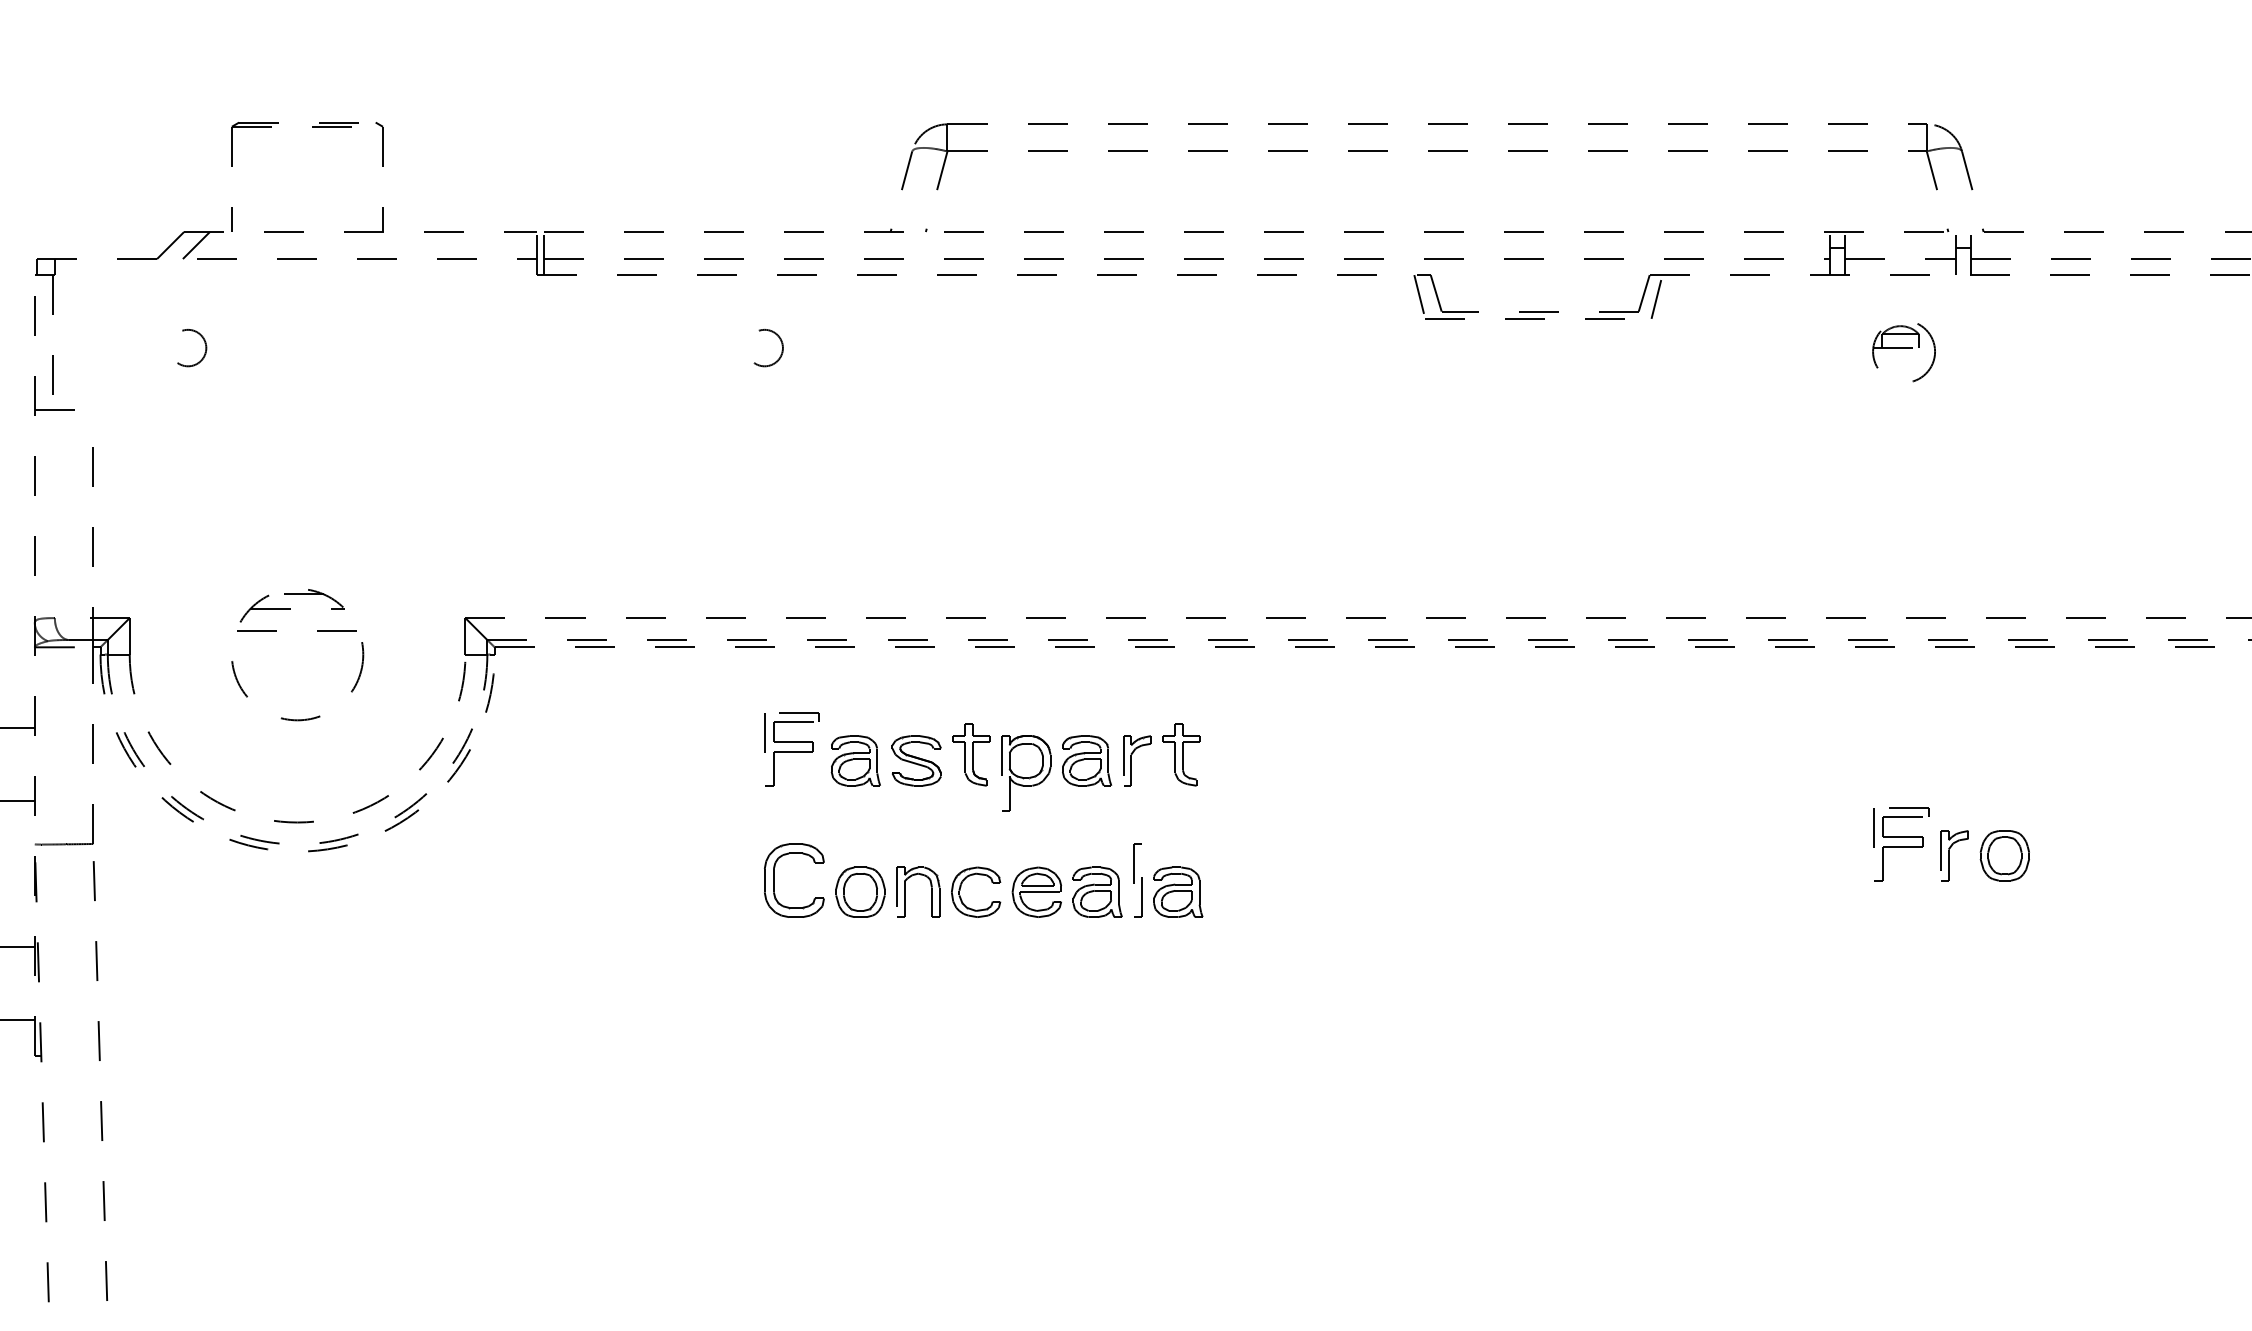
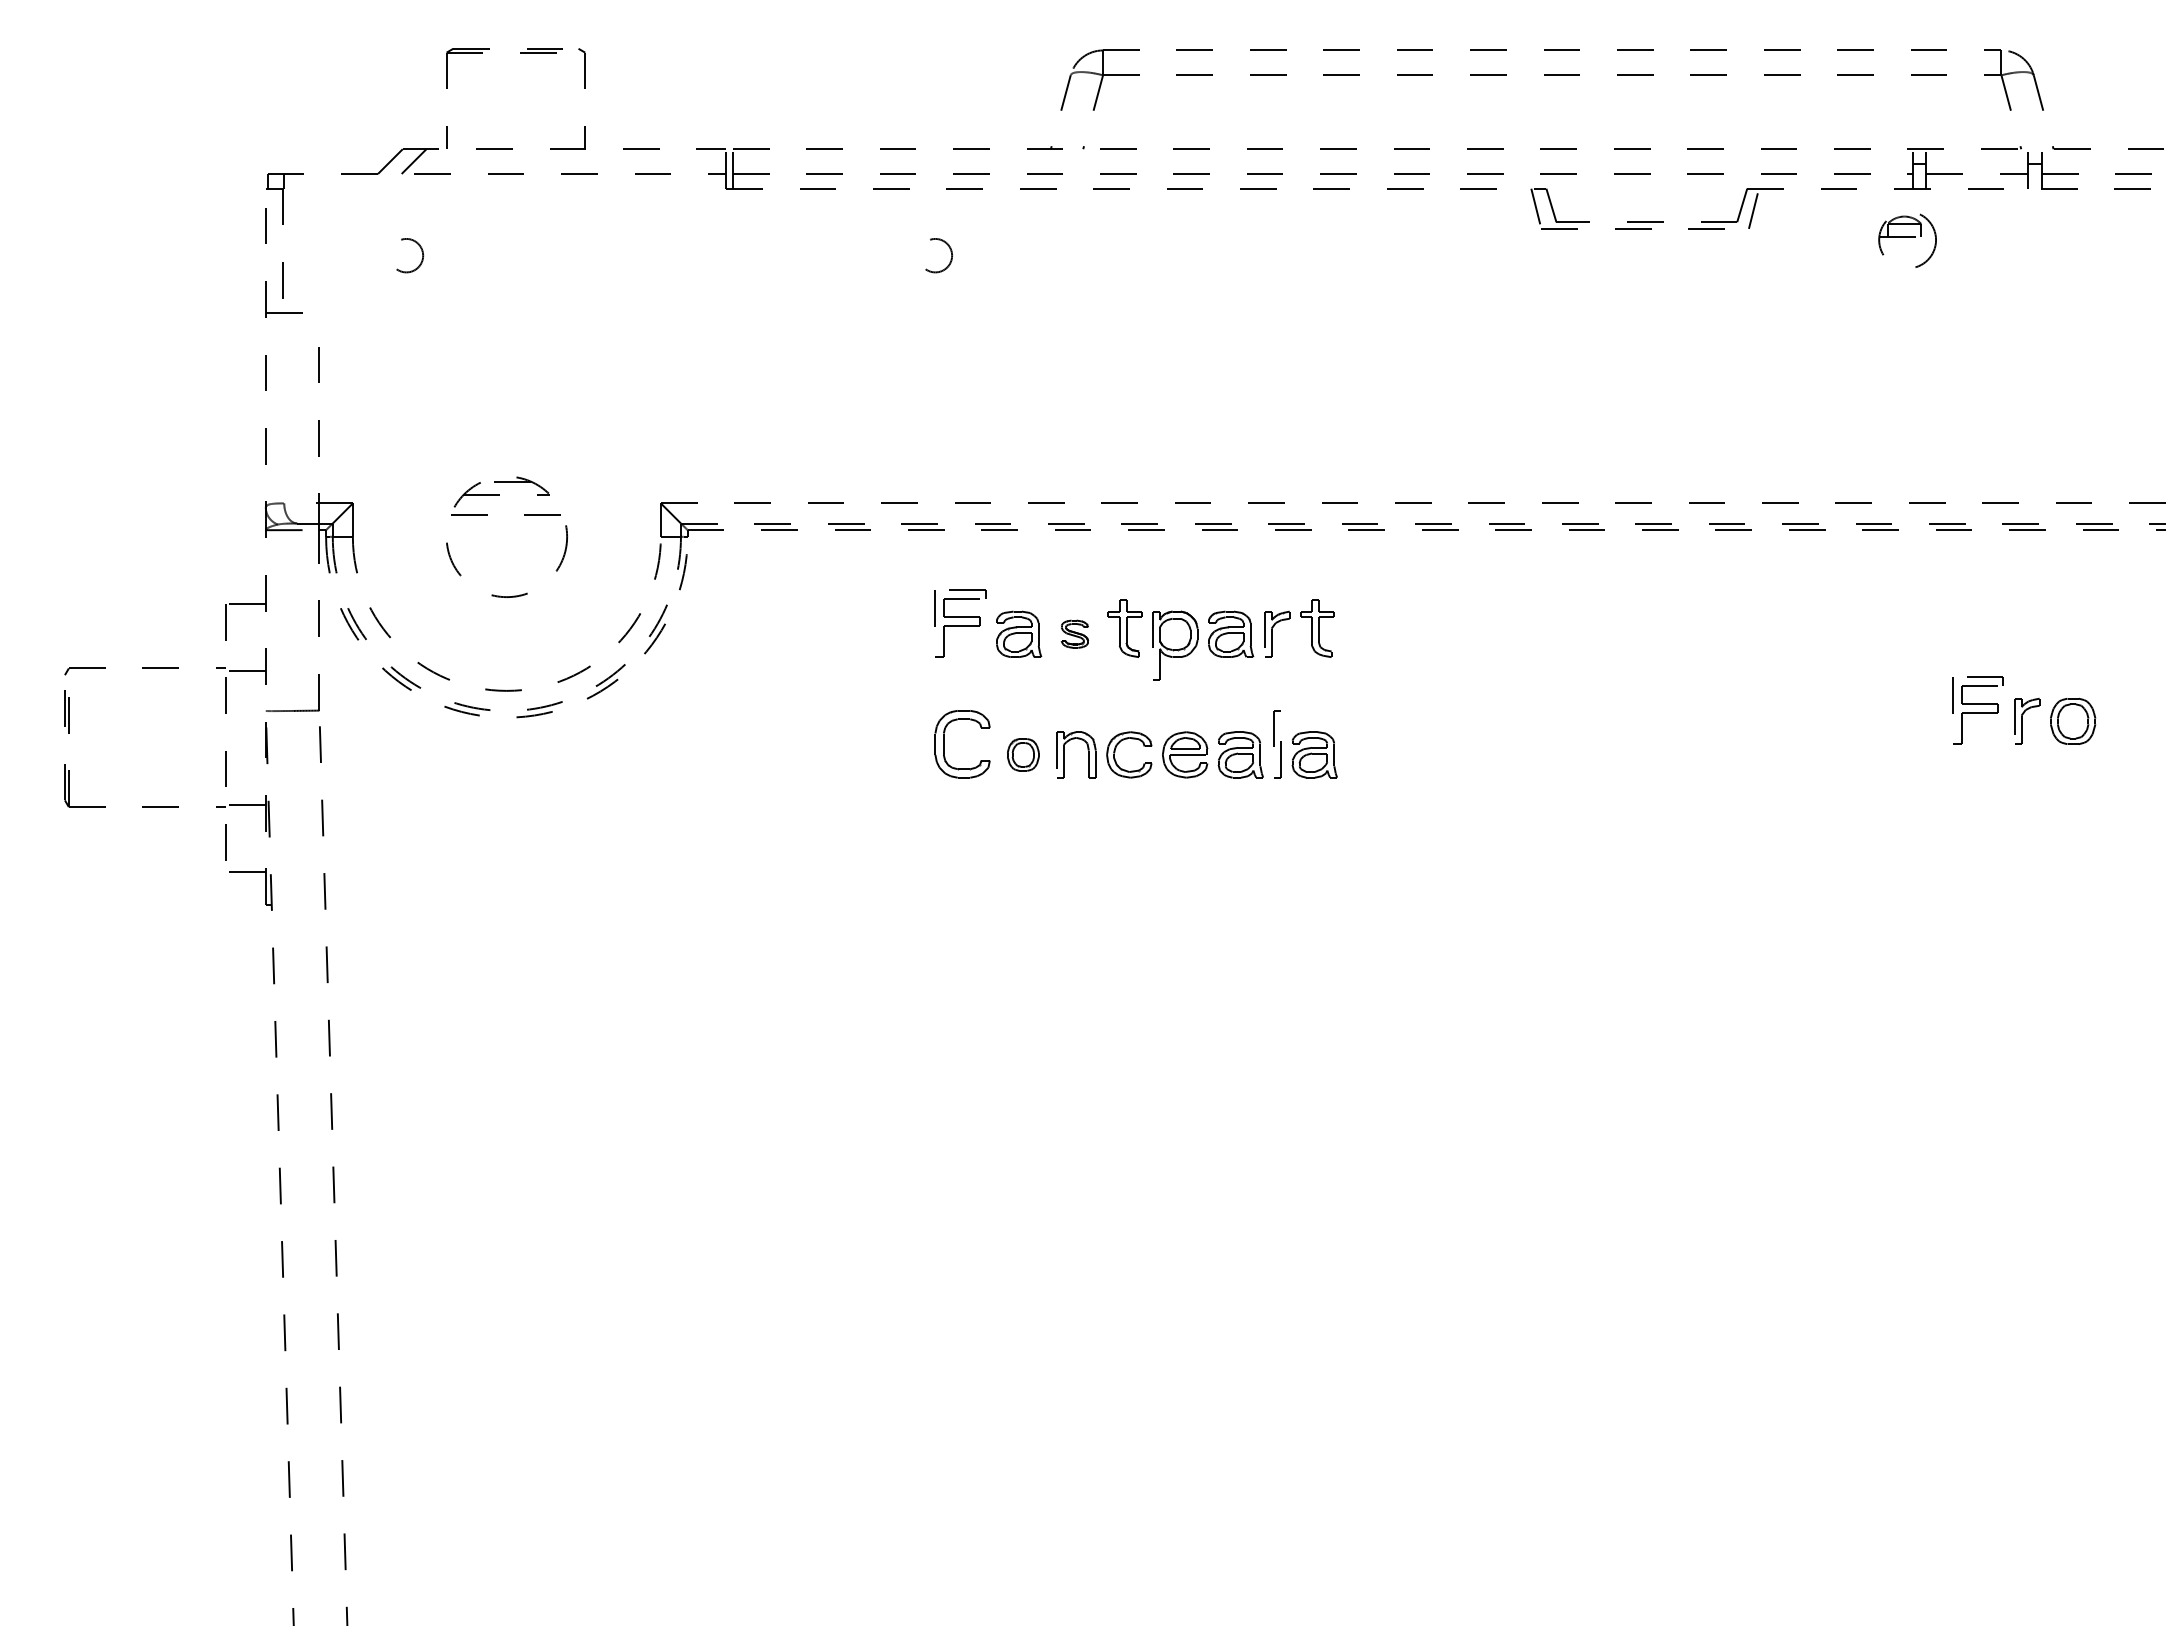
part: (1903, 352) -> (1907, 240), moved
part: (916, 759) -> (1074, 633), size x0.6
part: (860, 891) -> (1023, 754), size x0.7

